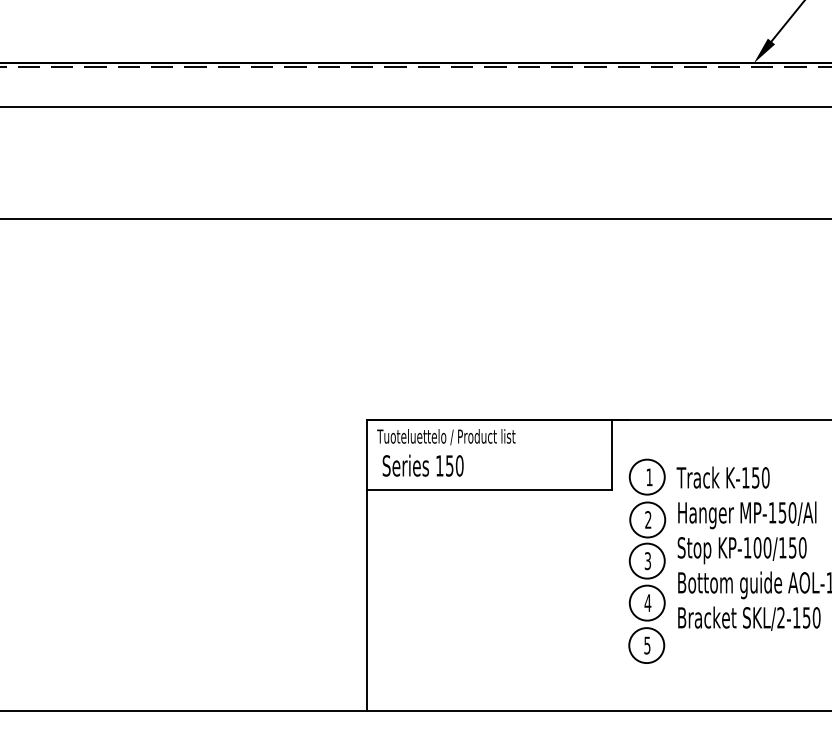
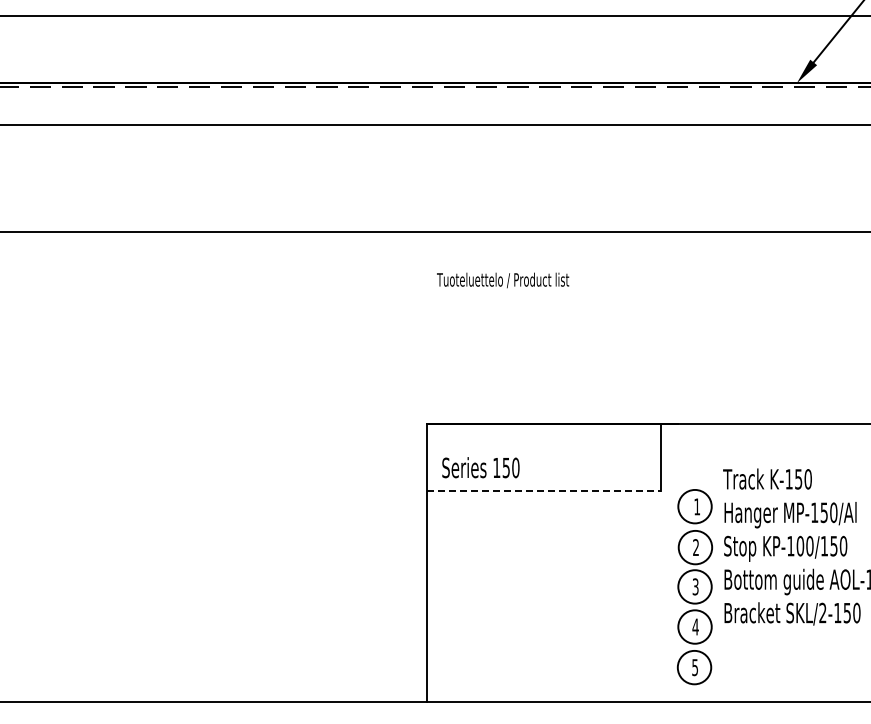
text: (446, 437) -> (503, 280), moved
line: (489, 489) -> (544, 490), solid -> dashed
part: (646, 561) -> (694, 587), moved

